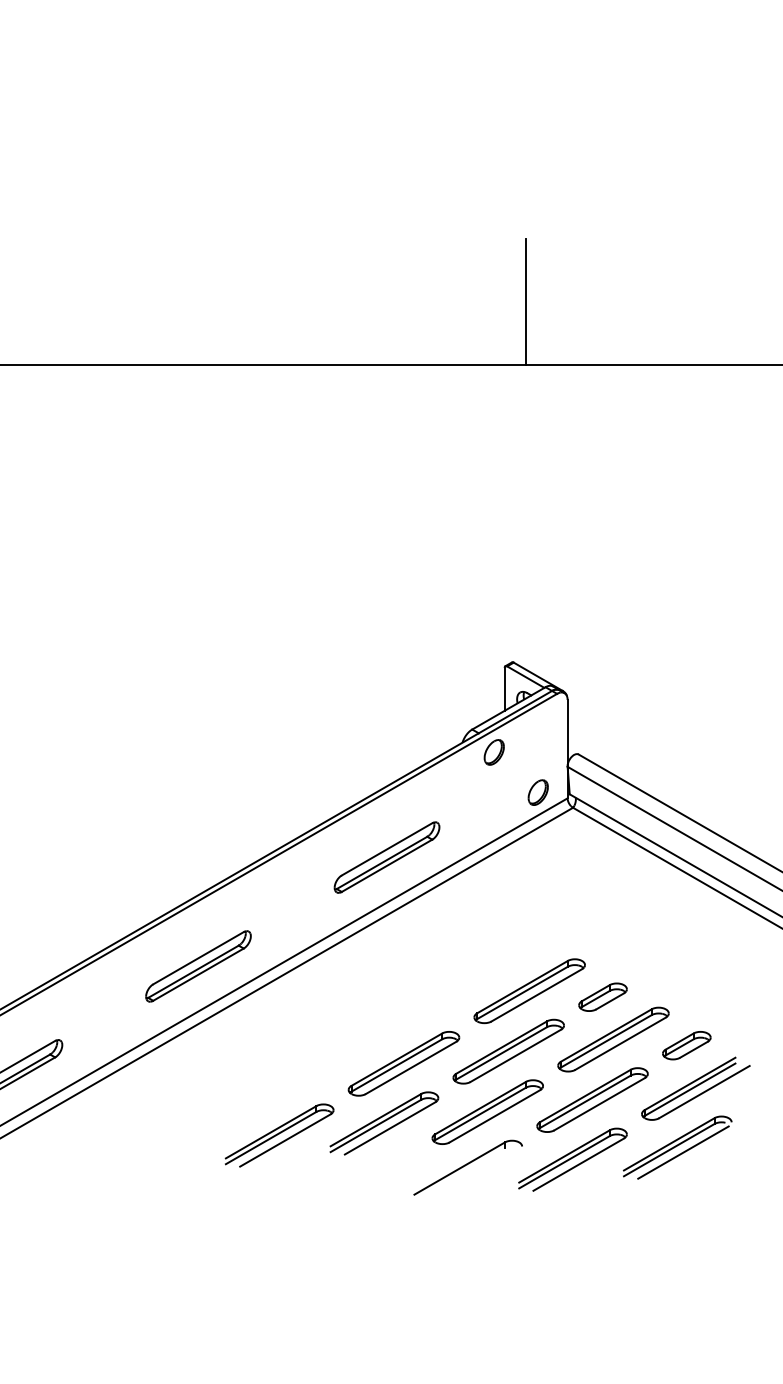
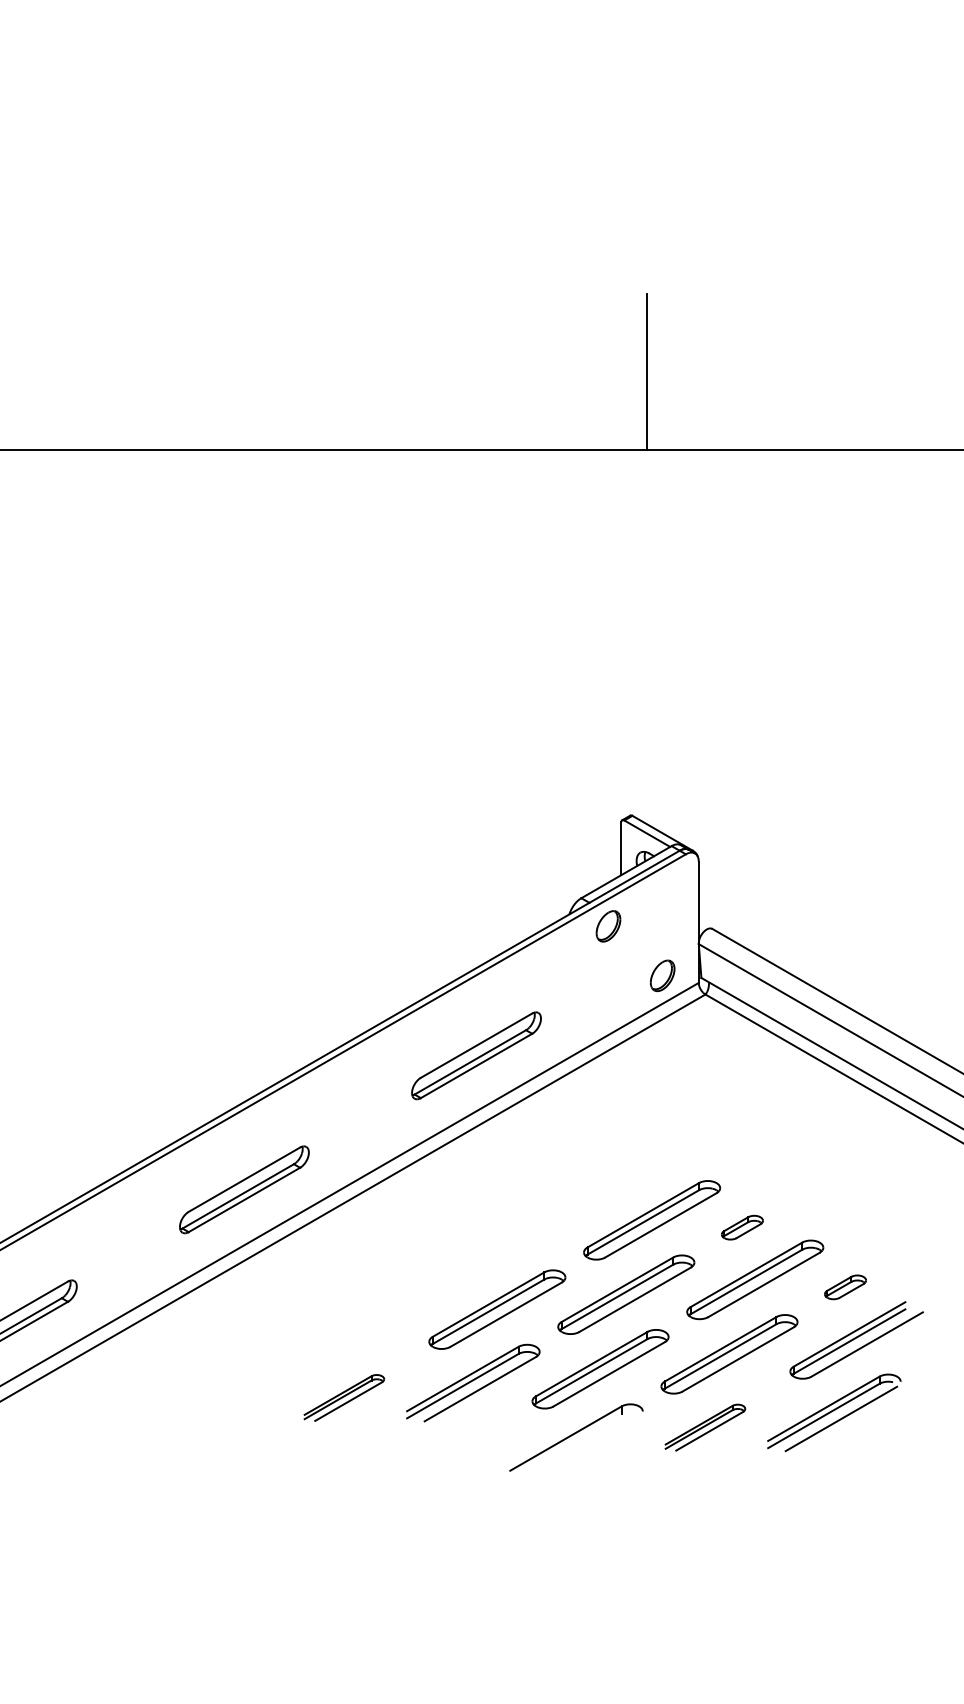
part: (603, 997) -> (742, 1227), size x0.7
part: (686, 1045) -> (845, 1287), size x0.7
part: (279, 1135) -> (344, 1397), size x0.6
part: (573, 1159) -> (705, 1427), size x0.6

